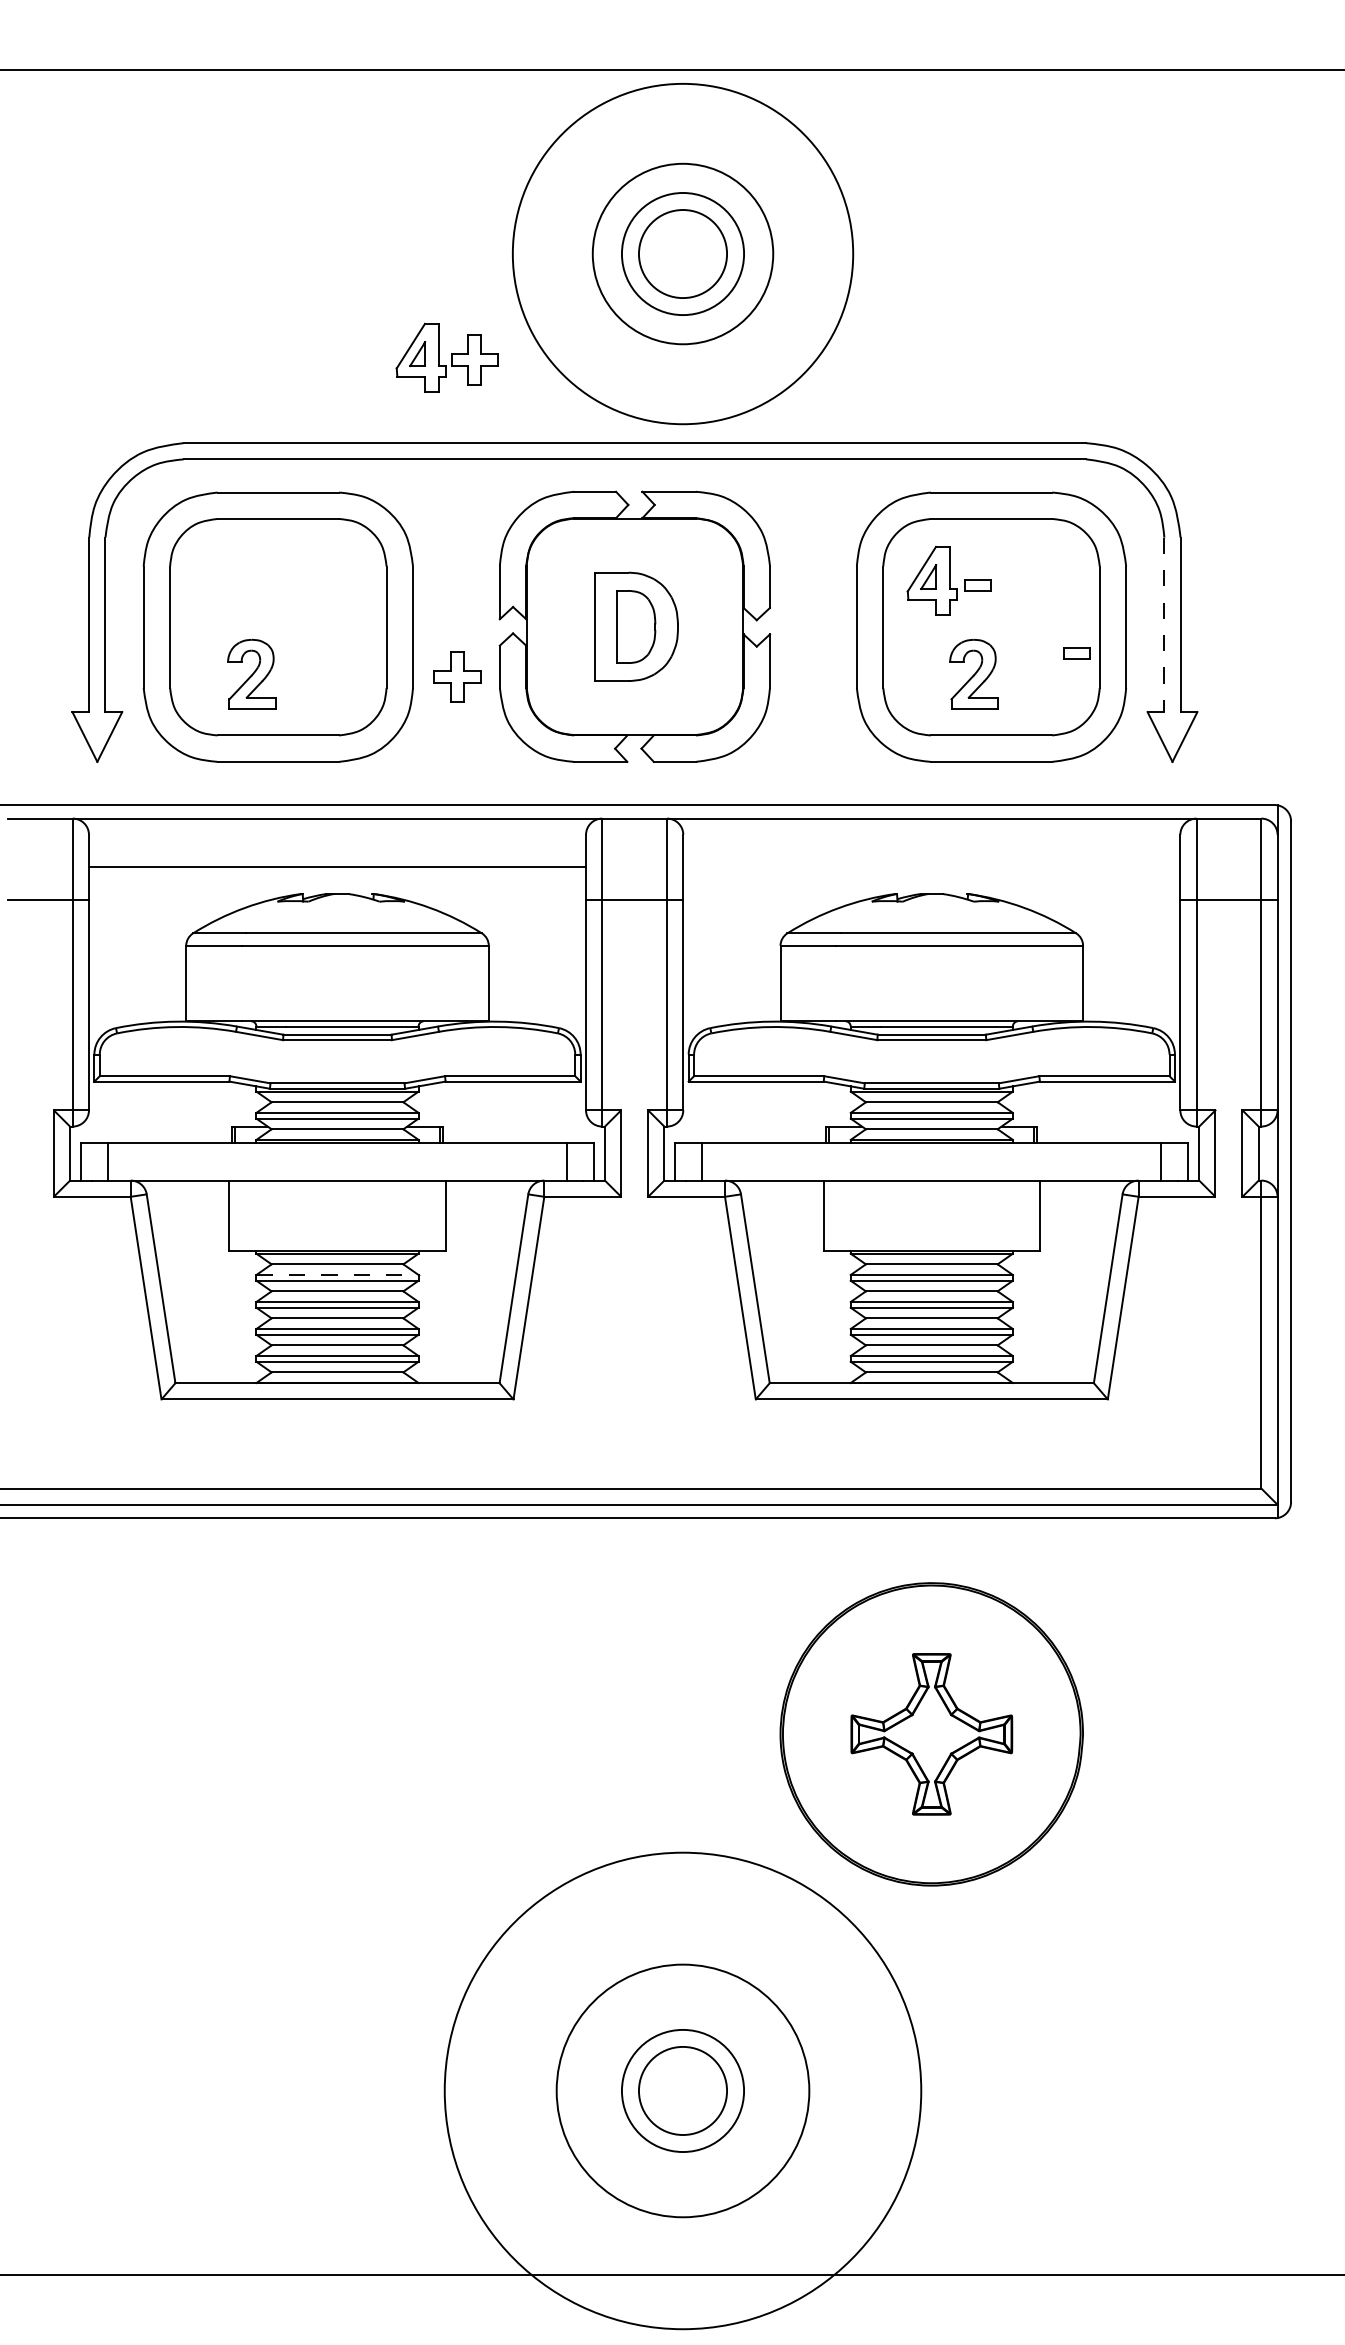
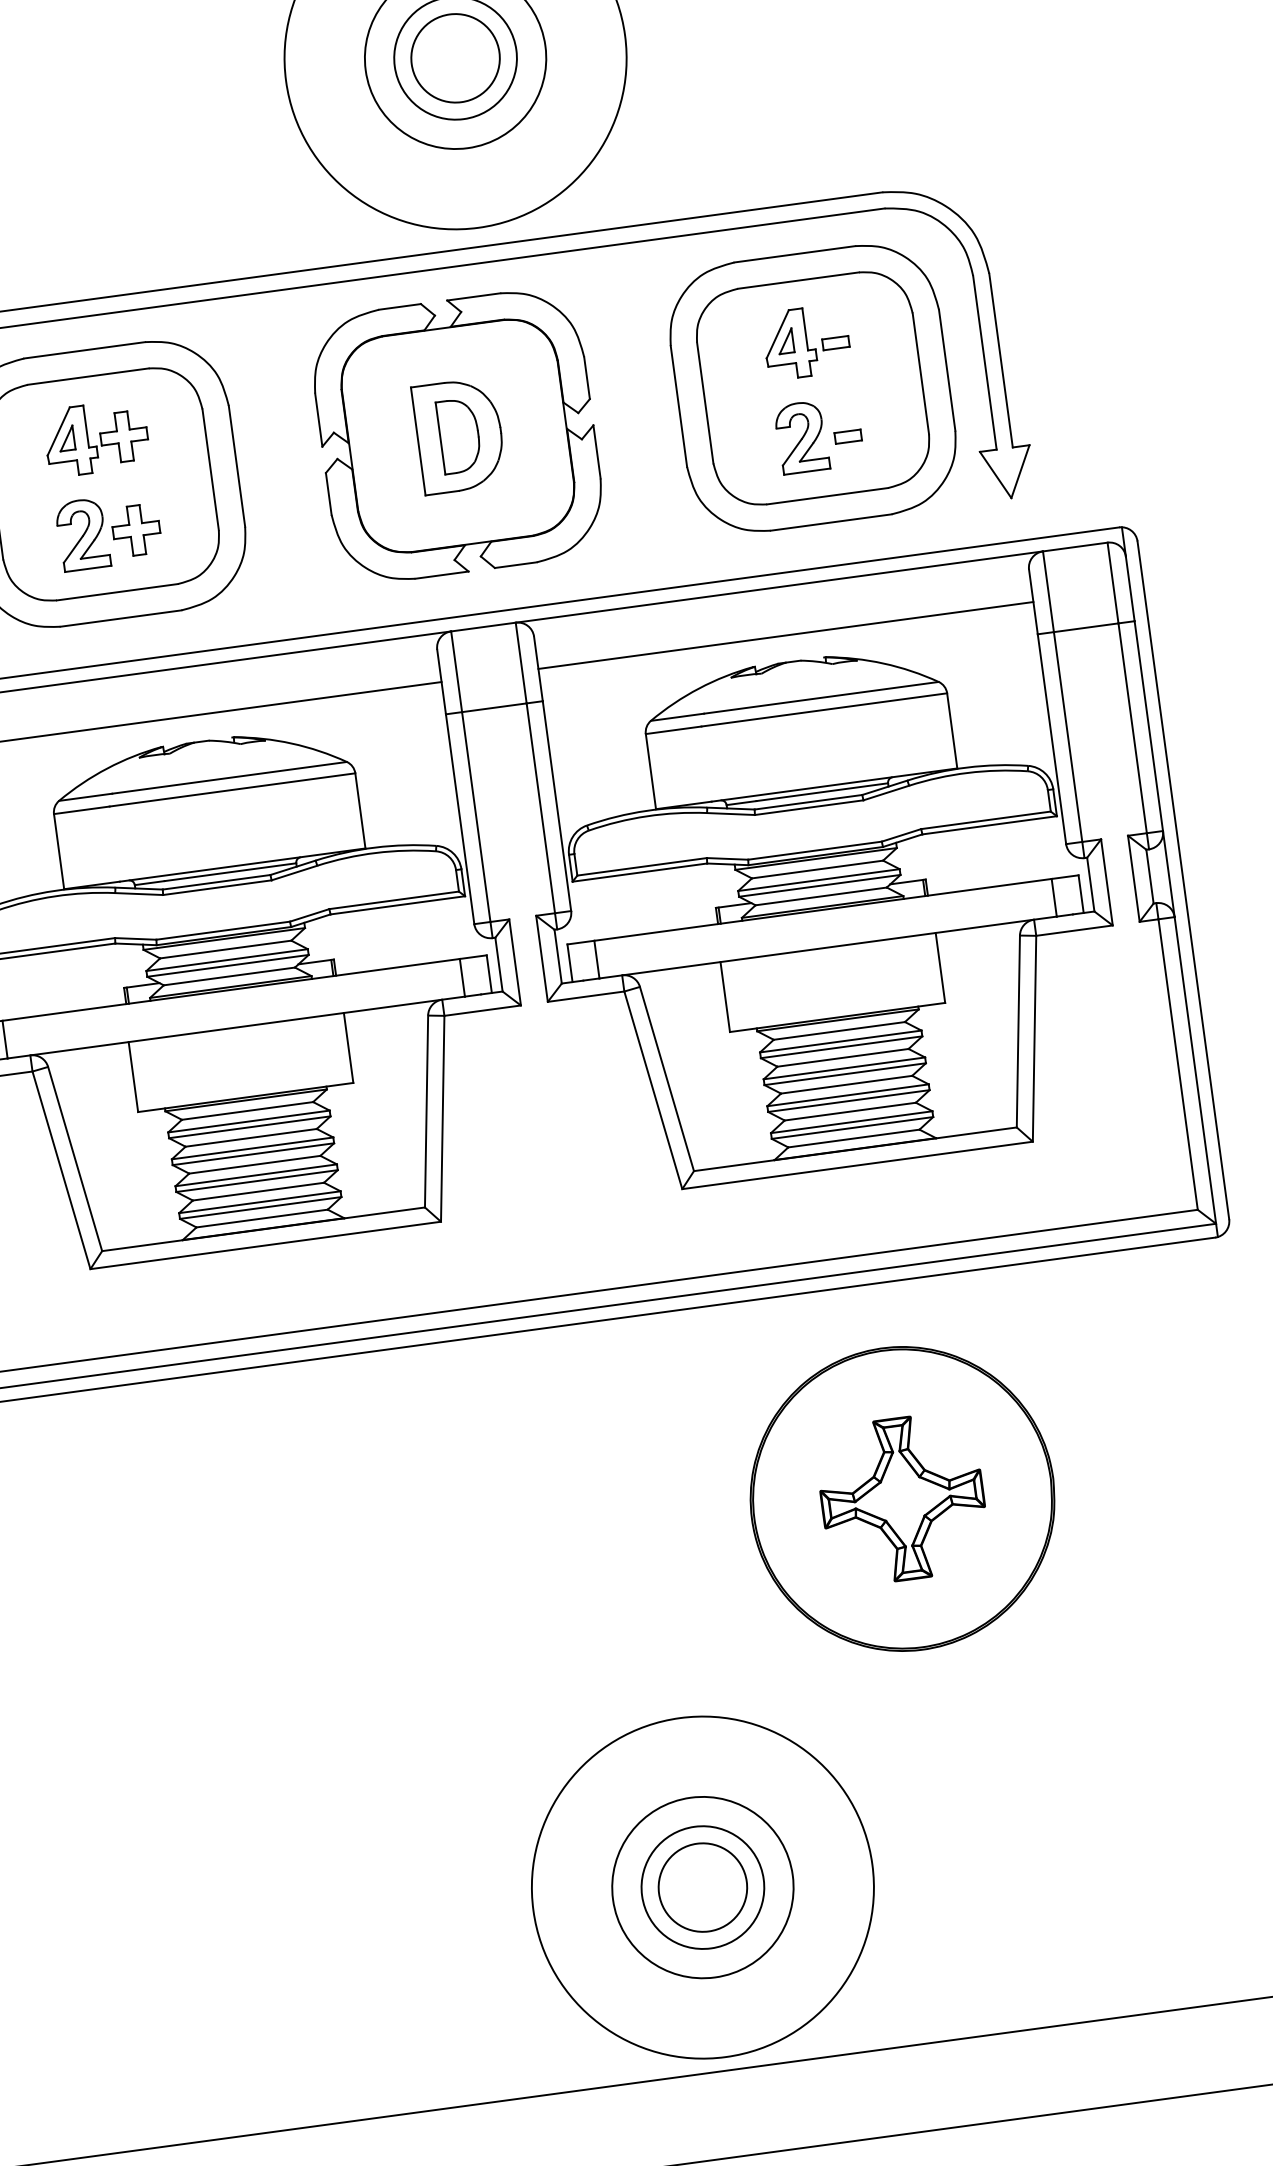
part: (446, 357) -> (95, 438), moved
part: (948, 580) -> (805, 342), moved
line: (1164, 625) -> (985, 363), dashed -> solid
part: (1076, 653) -> (847, 436), moved
part: (457, 676) -> (136, 529), moved
line: (931, 867) -> (785, 635), added
line: (338, 1274) -> (249, 1120), dashed -> solid
circle: (682, 2090) -> (702, 1887), size x0.71
circle: (682, 2090) -> (702, 1887), size x0.71

